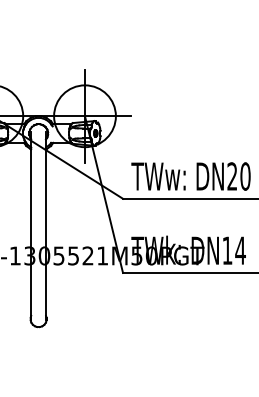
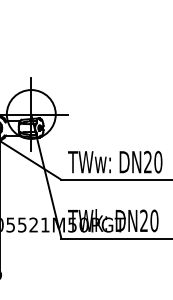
text: (233, 250) -> (148, 220), DN14 -> DN20

